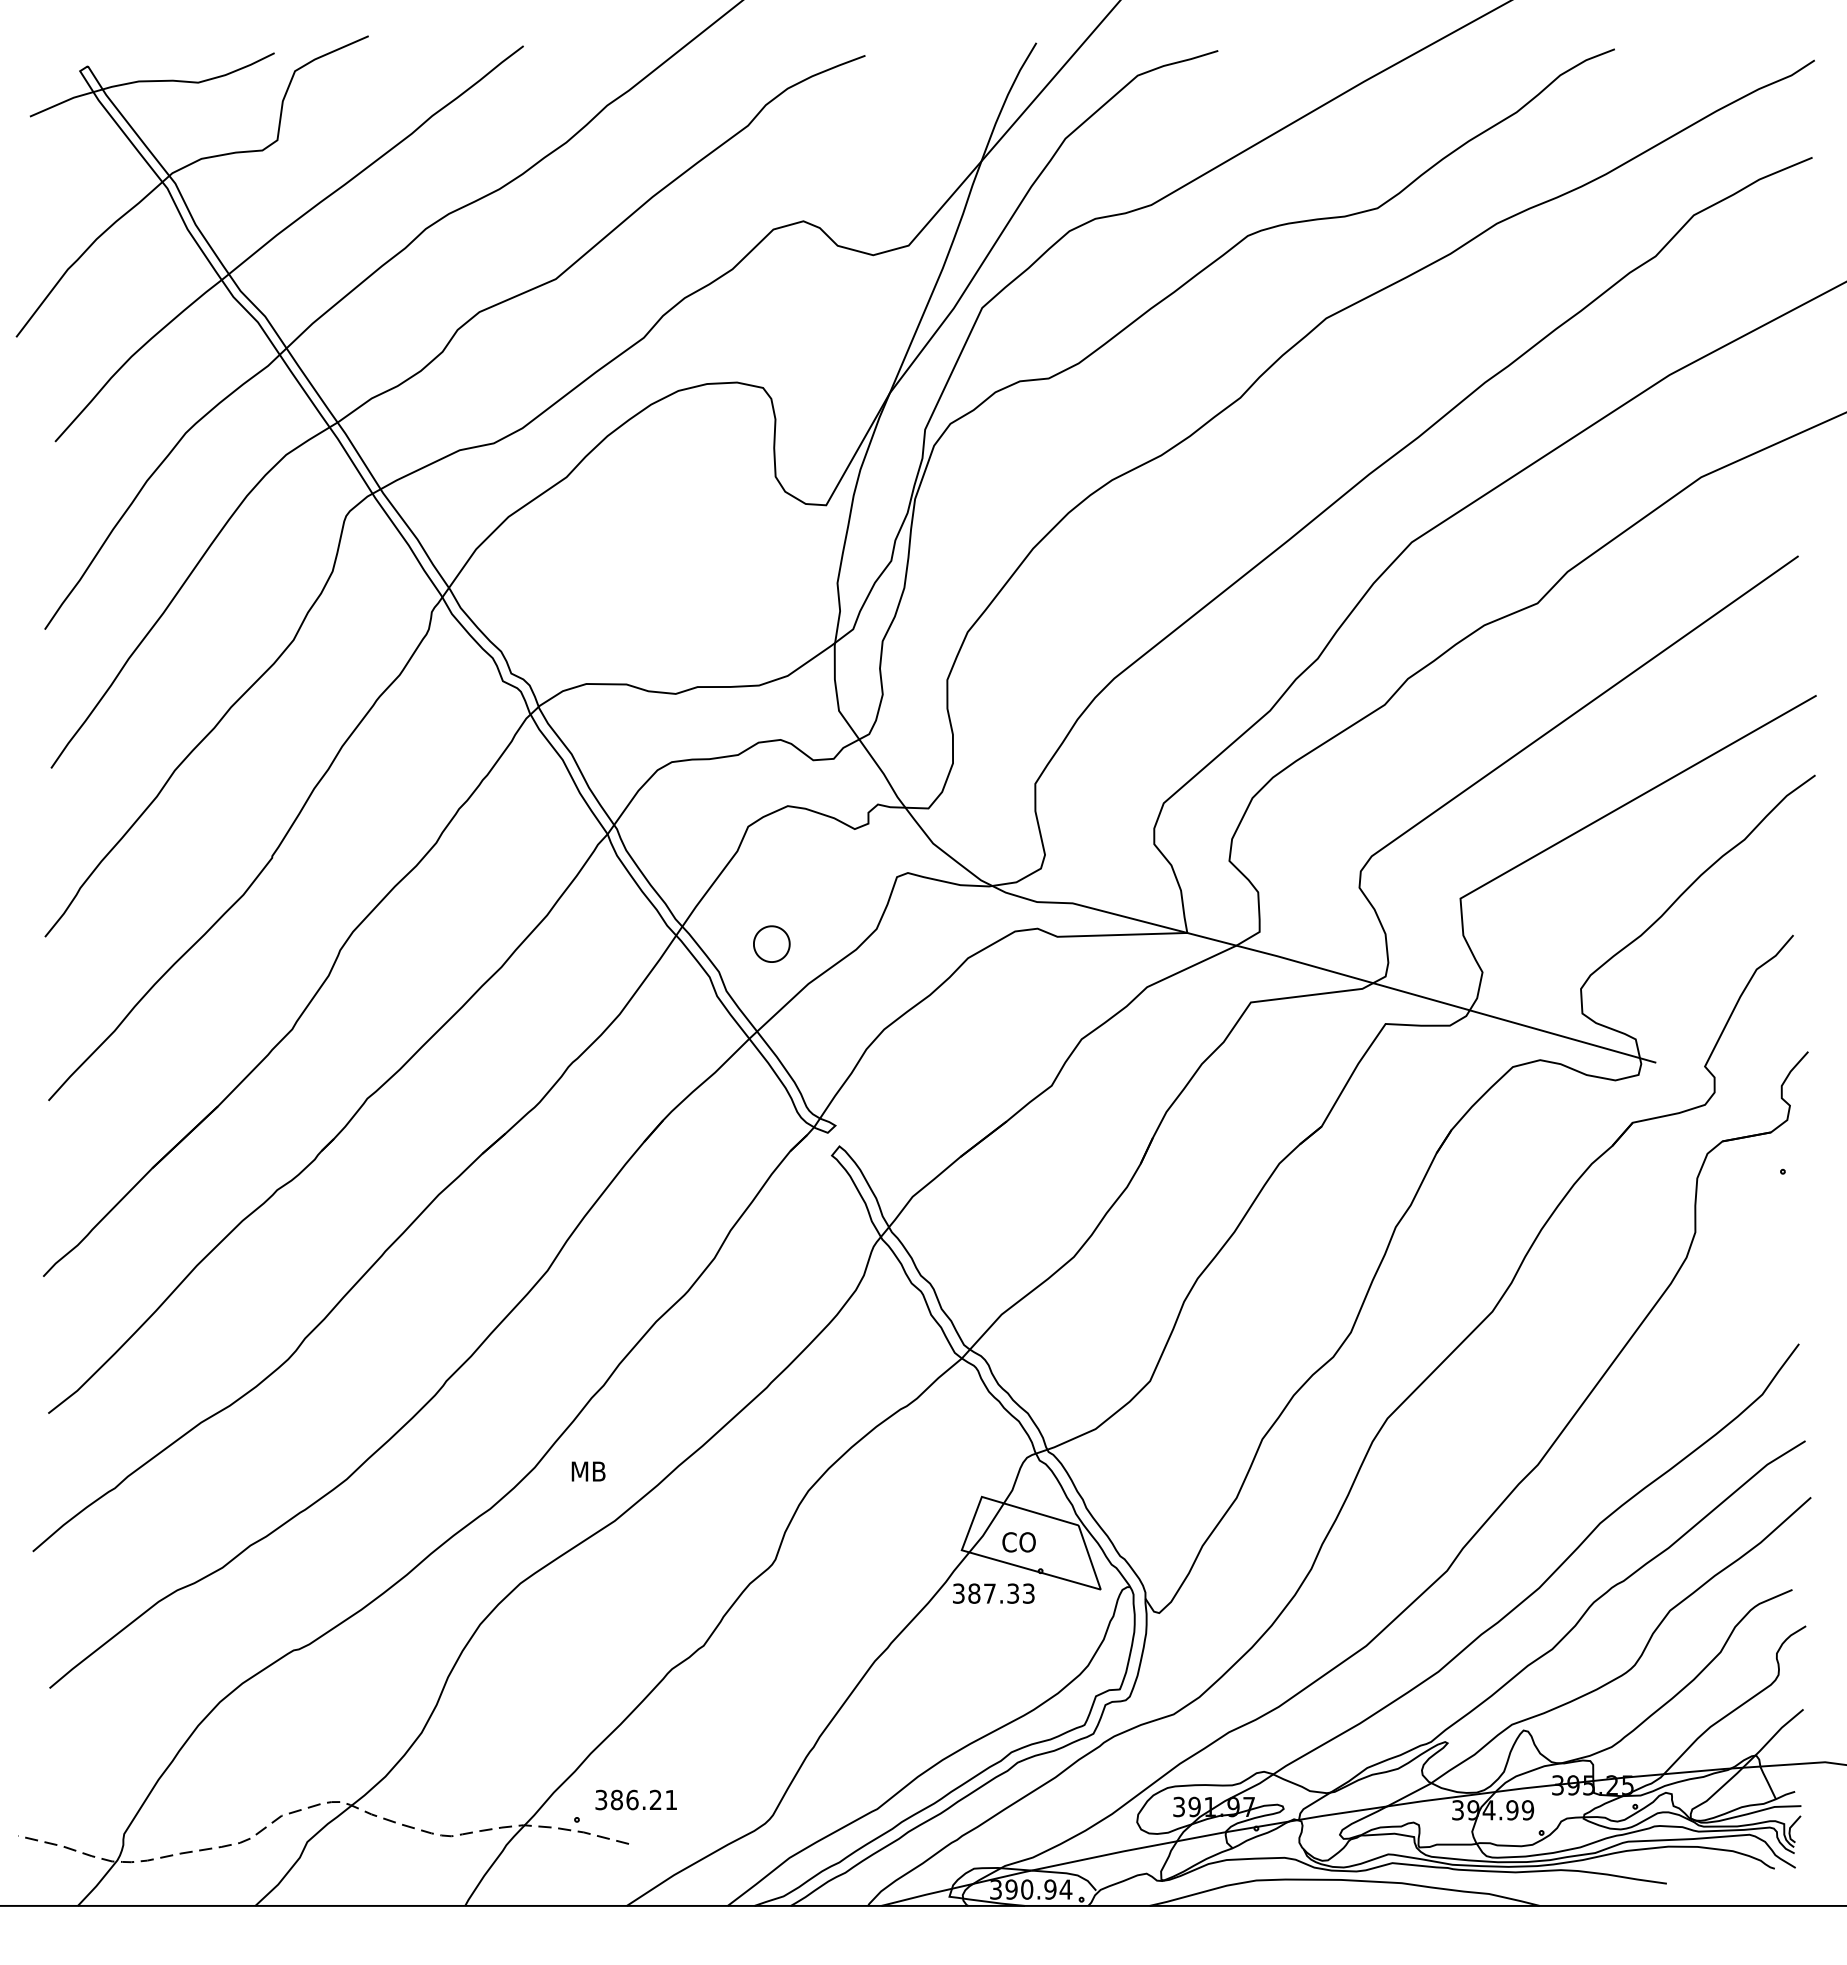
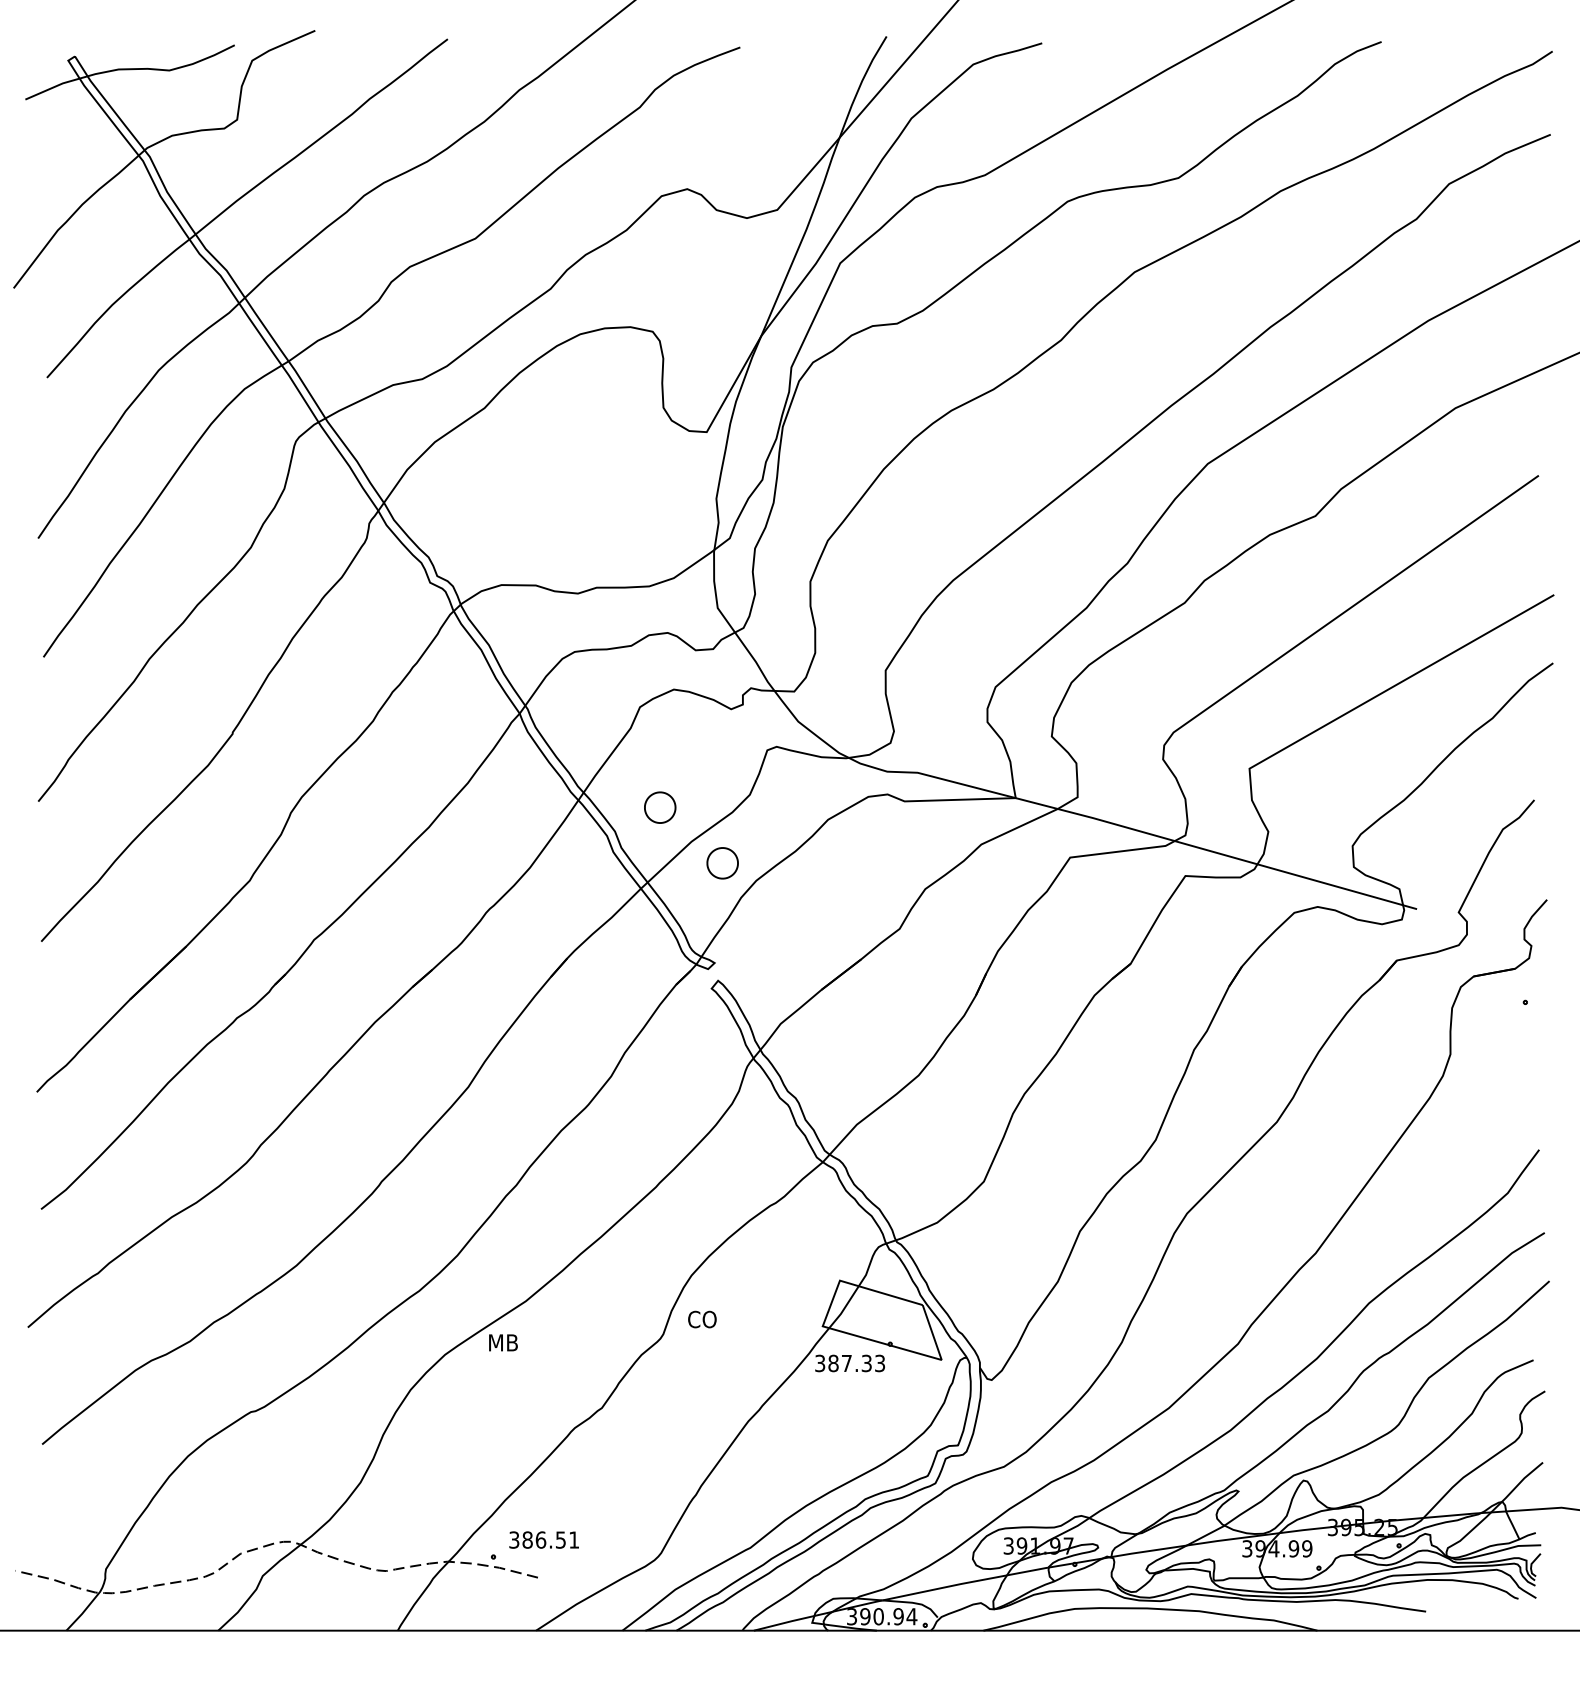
part: (844, 1008) -> (722, 862), added
text: (588, 1471) -> (503, 1342), moved
text: (1018, 1542) -> (701, 1319), moved
text: (655, 1799) -> (560, 1539), 386.21 -> 386.51

